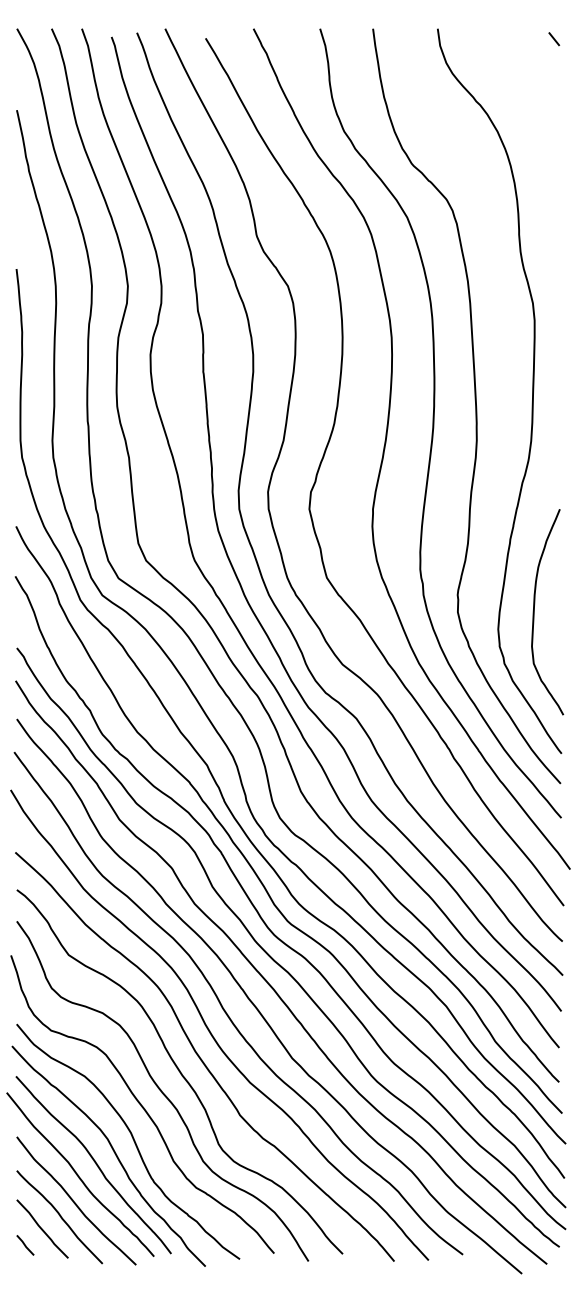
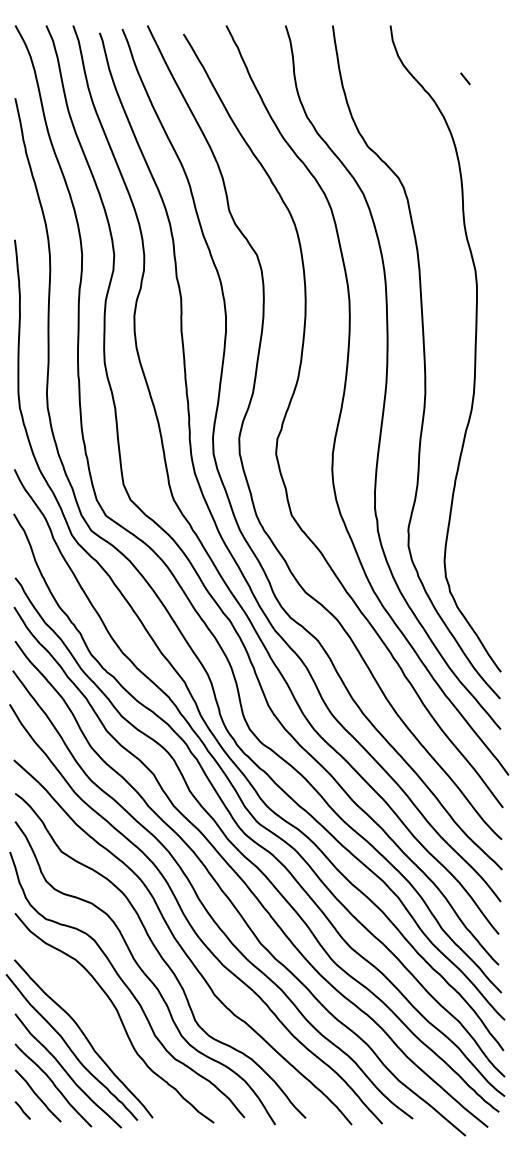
line: (554, 38) -> (465, 78), moved
curve: (535, 611) -> (477, 545), removed
curve: (112, 1151) -> (100, 1026), removed

